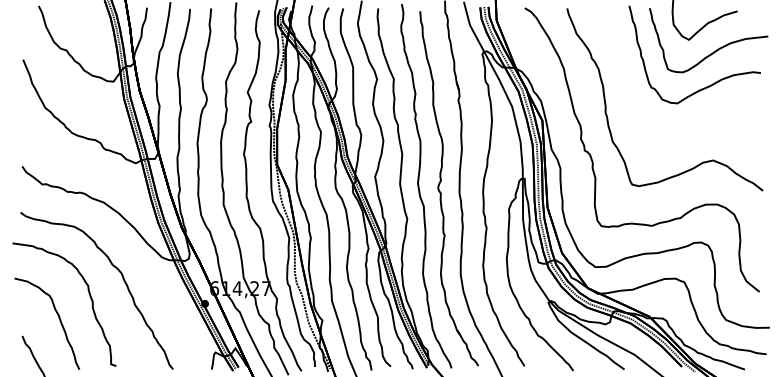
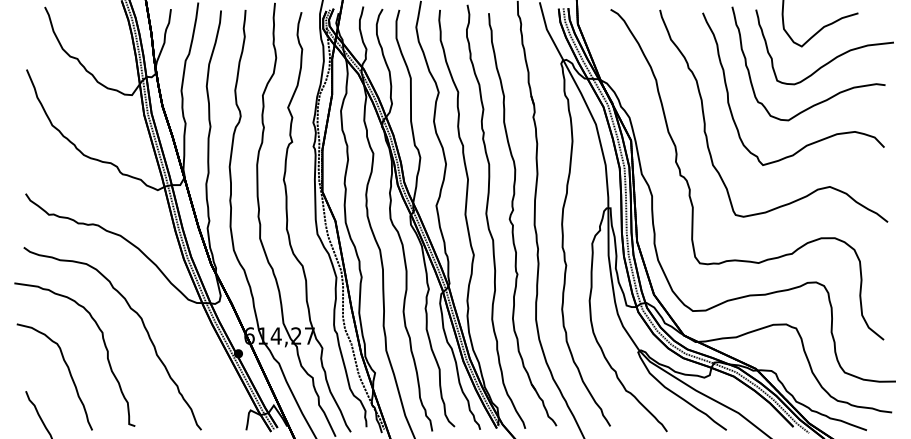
part: (697, 122) -> (811, 142), added

